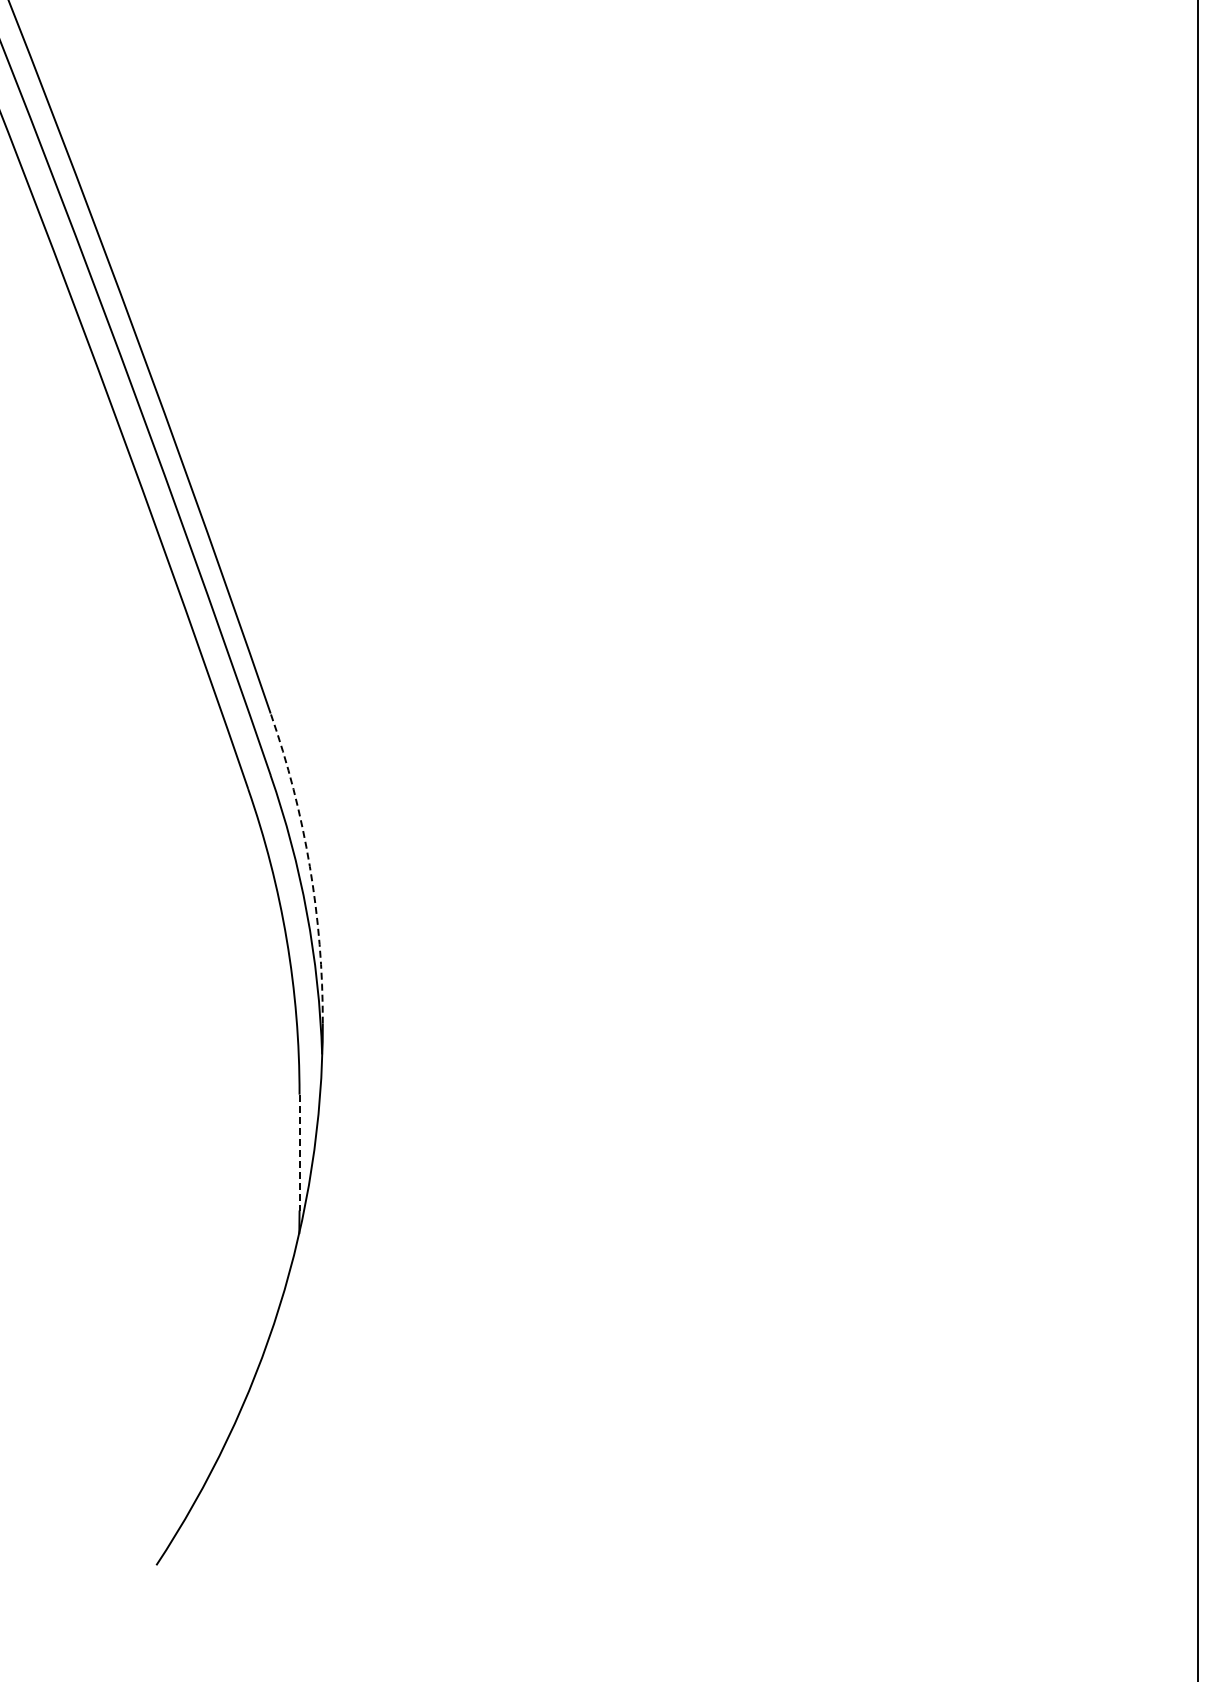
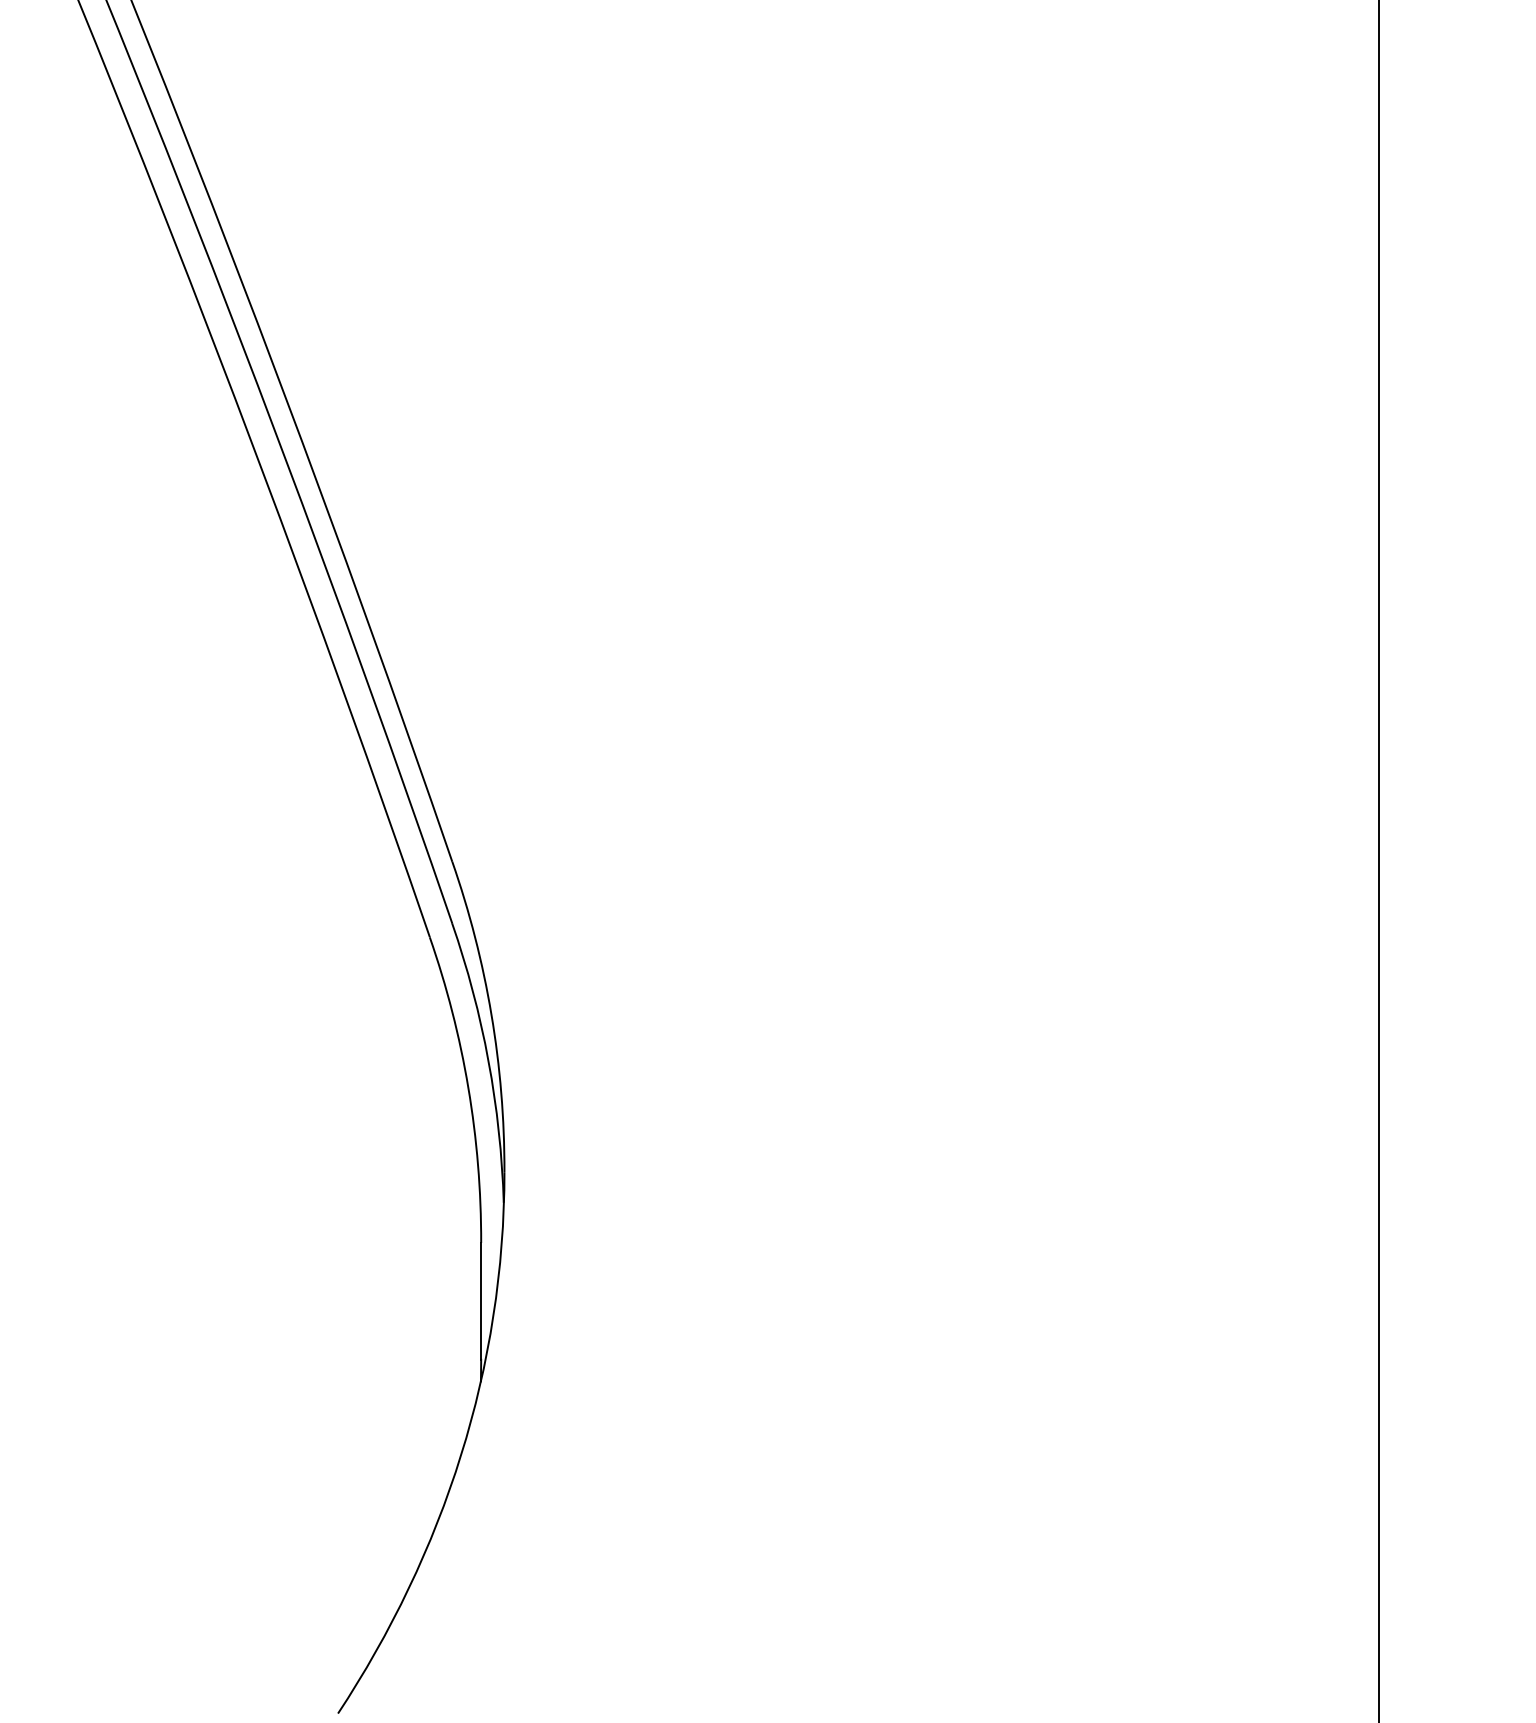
arc: (309, 866) -> (491, 1014), dashed -> solid
line: (299, 1153) -> (481, 1301), dashed -> solid

